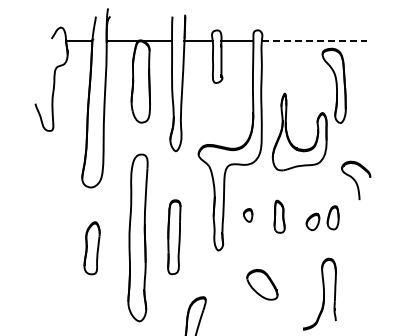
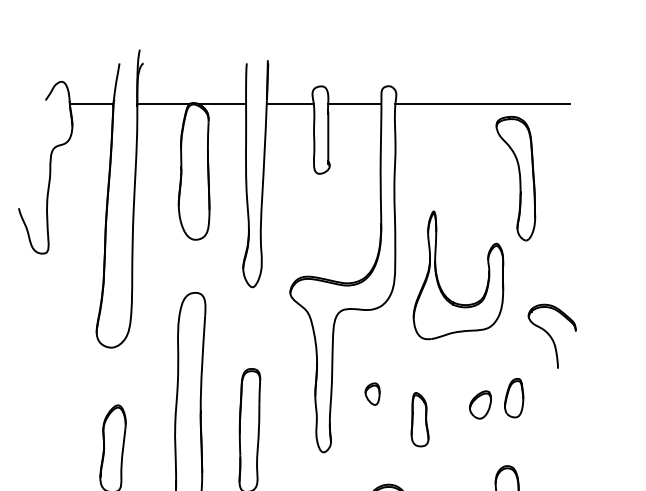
line: (314, 41) -> (483, 104), dashed -> solid
part: (288, 134) -> (439, 279), moved
part: (279, 216) -> (419, 419), moved

